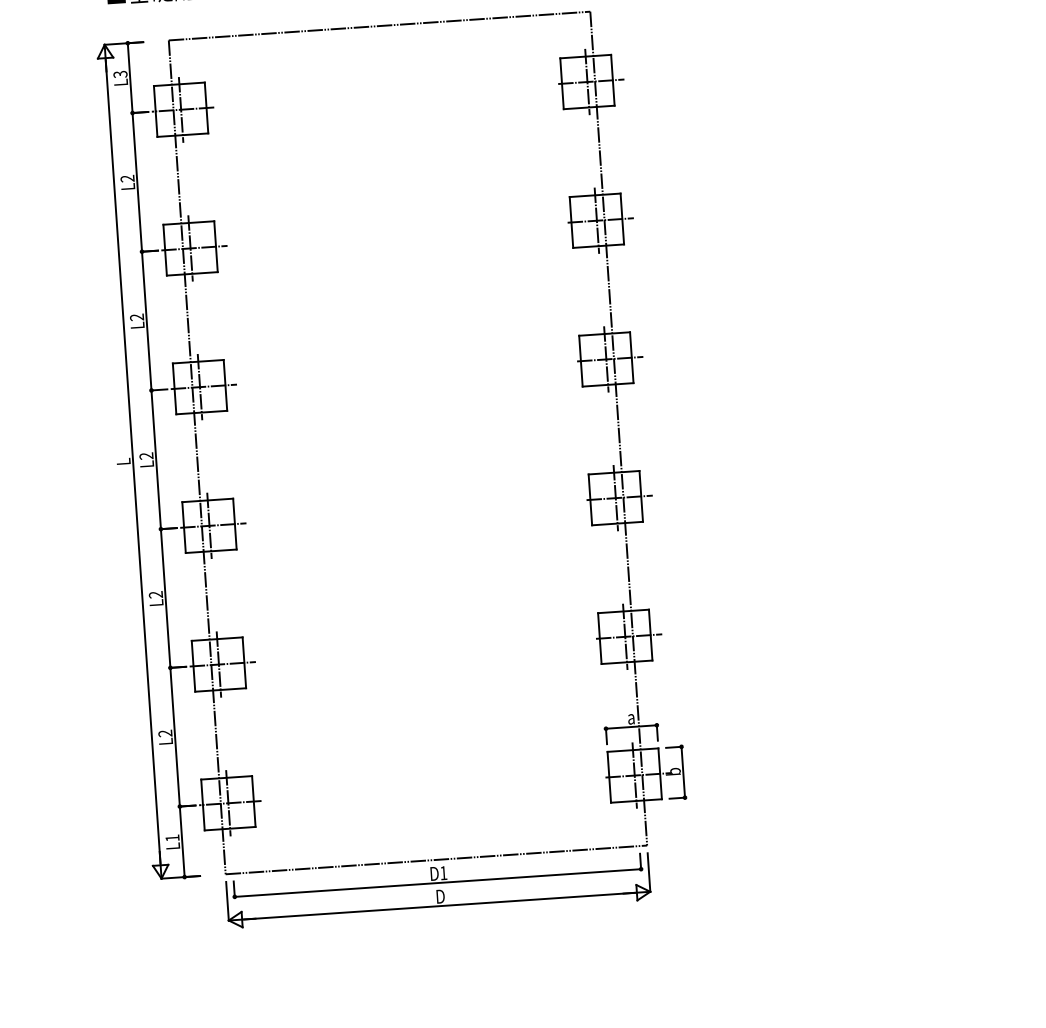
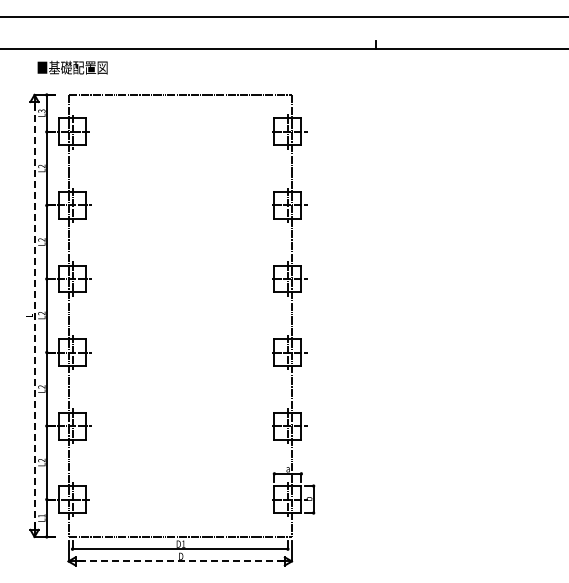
line: (132, 460) -> (34, 315), solid -> dashed
line: (440, 906) -> (180, 561), solid -> dashed

